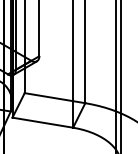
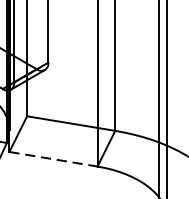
line: (42, 122) -> (53, 158), solid -> dashed

